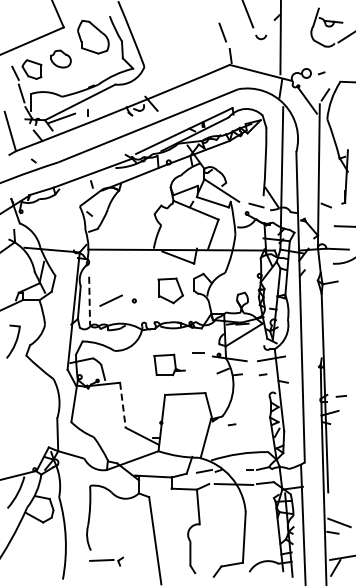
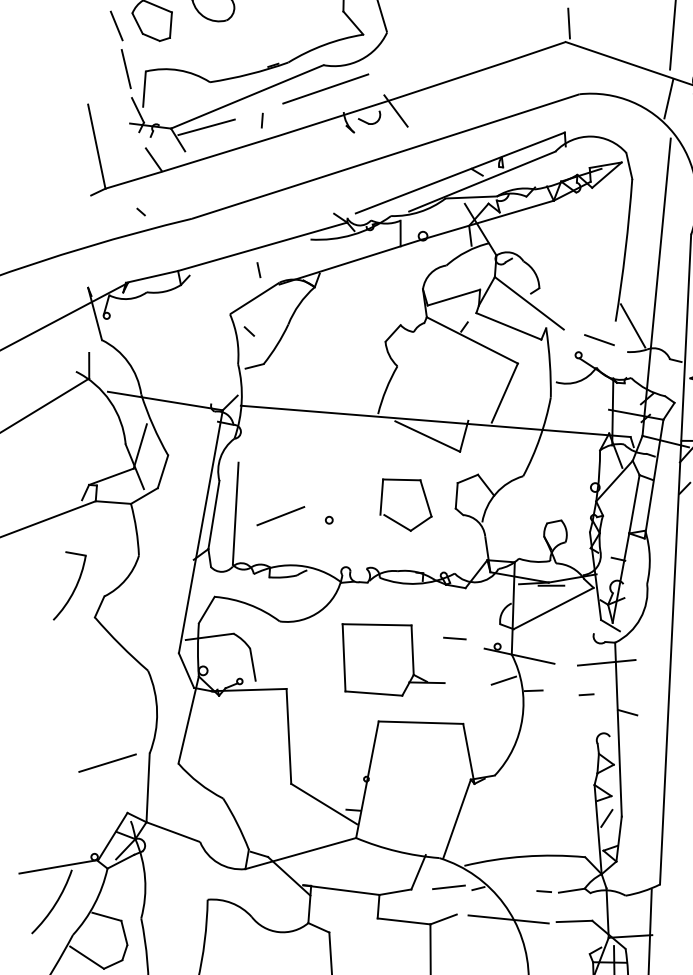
line: (116, 95) -> (324, 88), added
line: (89, 301) -> (235, 514), dashed -> solid
part: (169, 364) -> (392, 658), size x1.67
line: (122, 405) -> (288, 736), dashed -> solid
line: (37, 424) -> (107, 763), added
line: (231, 424) -> (512, 793), removed

